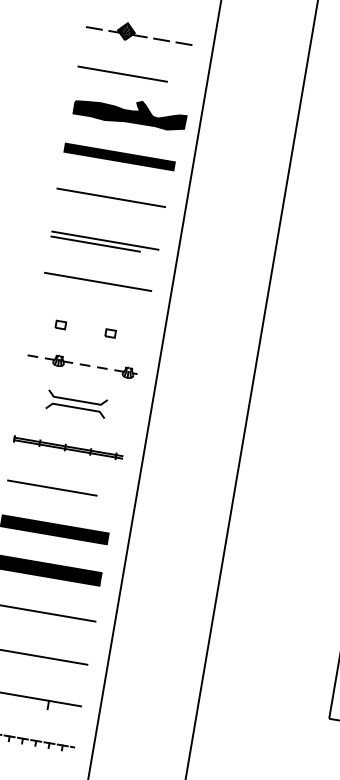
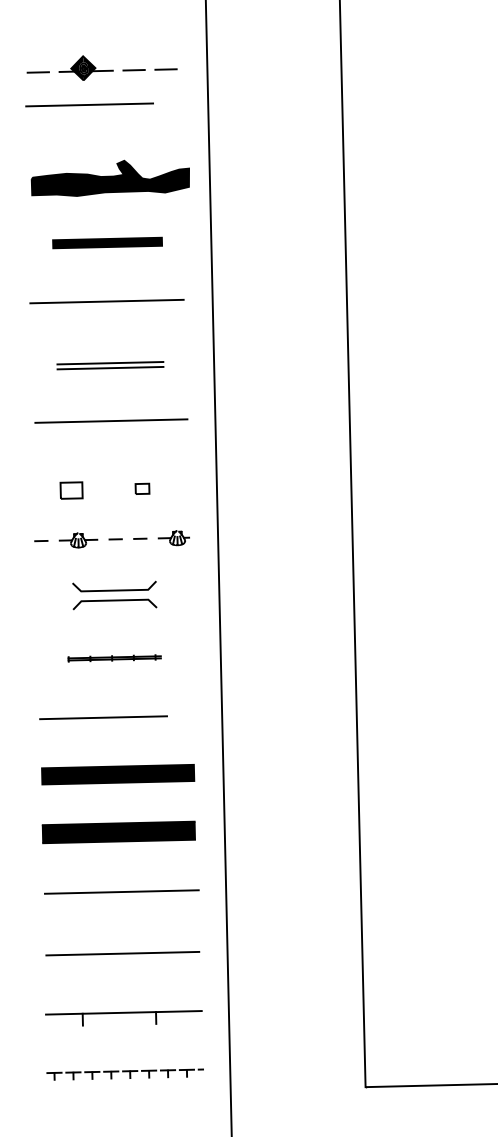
line: (122, 73) -> (89, 104), moved
part: (119, 156) -> (107, 242), size x0.7
part: (105, 242) -> (110, 365), size x0.7
part: (60, 324) -> (71, 490), size x1.6
part: (68, 448) -> (114, 658), size x0.6

